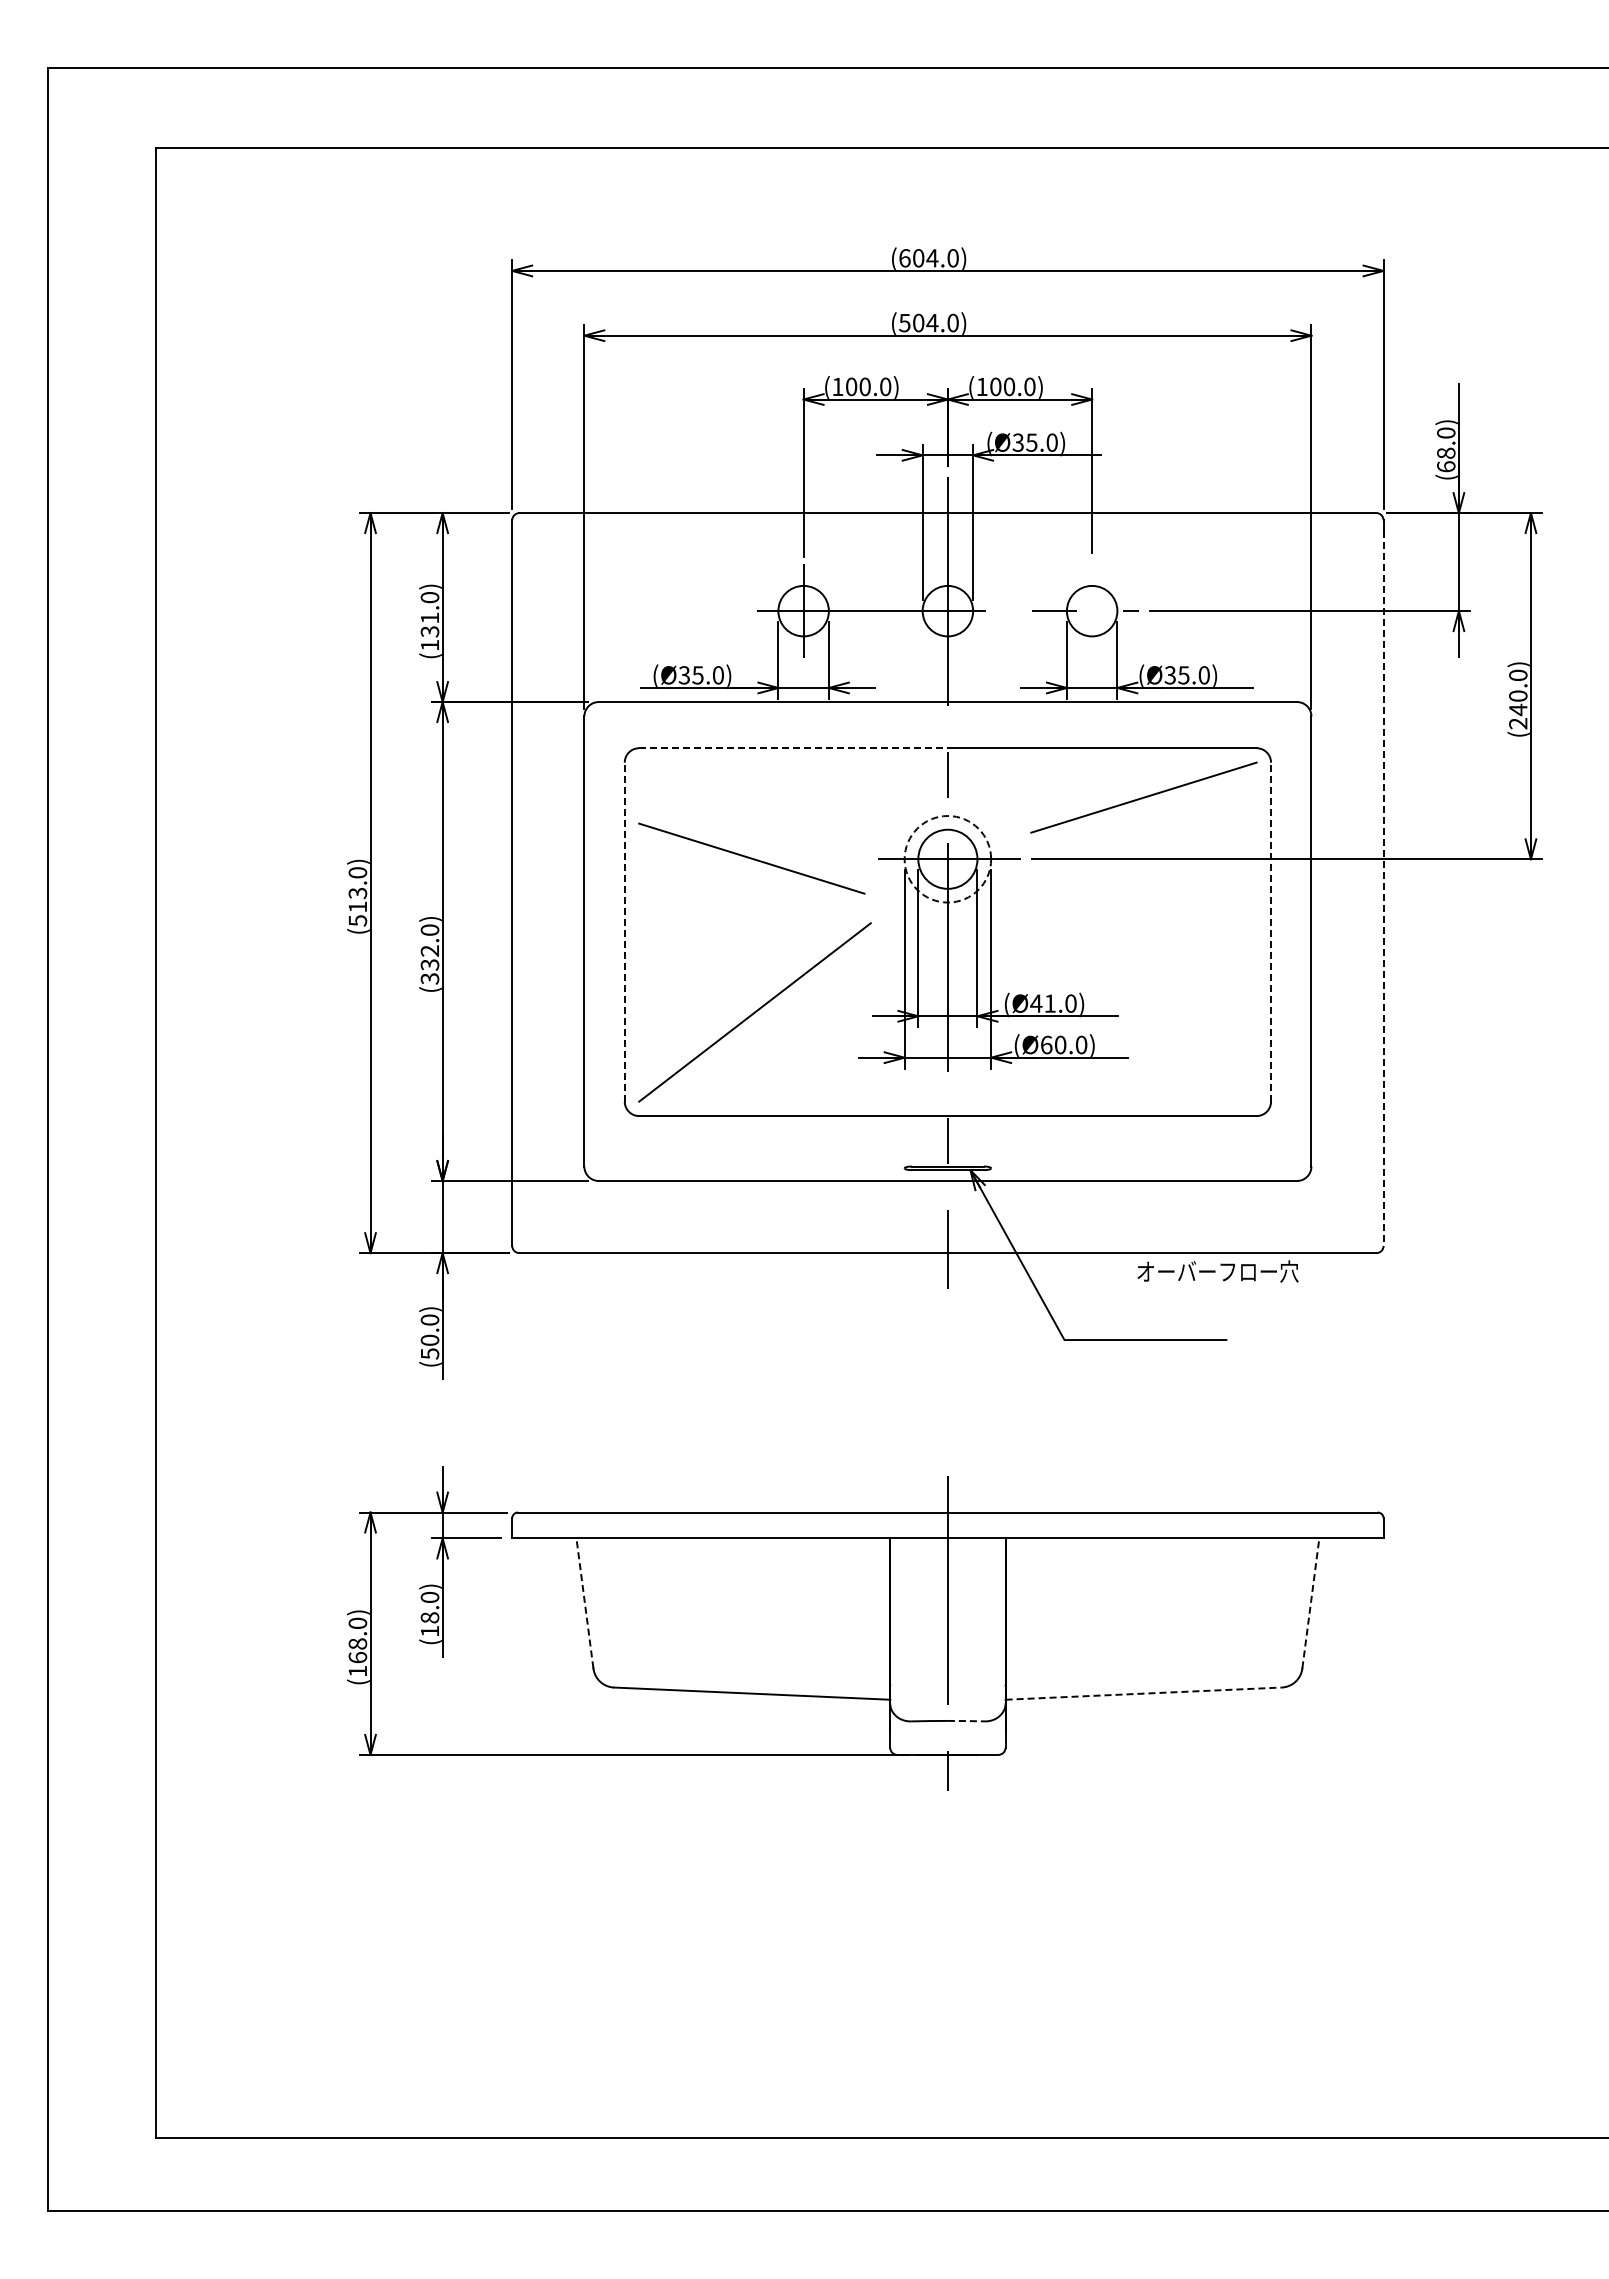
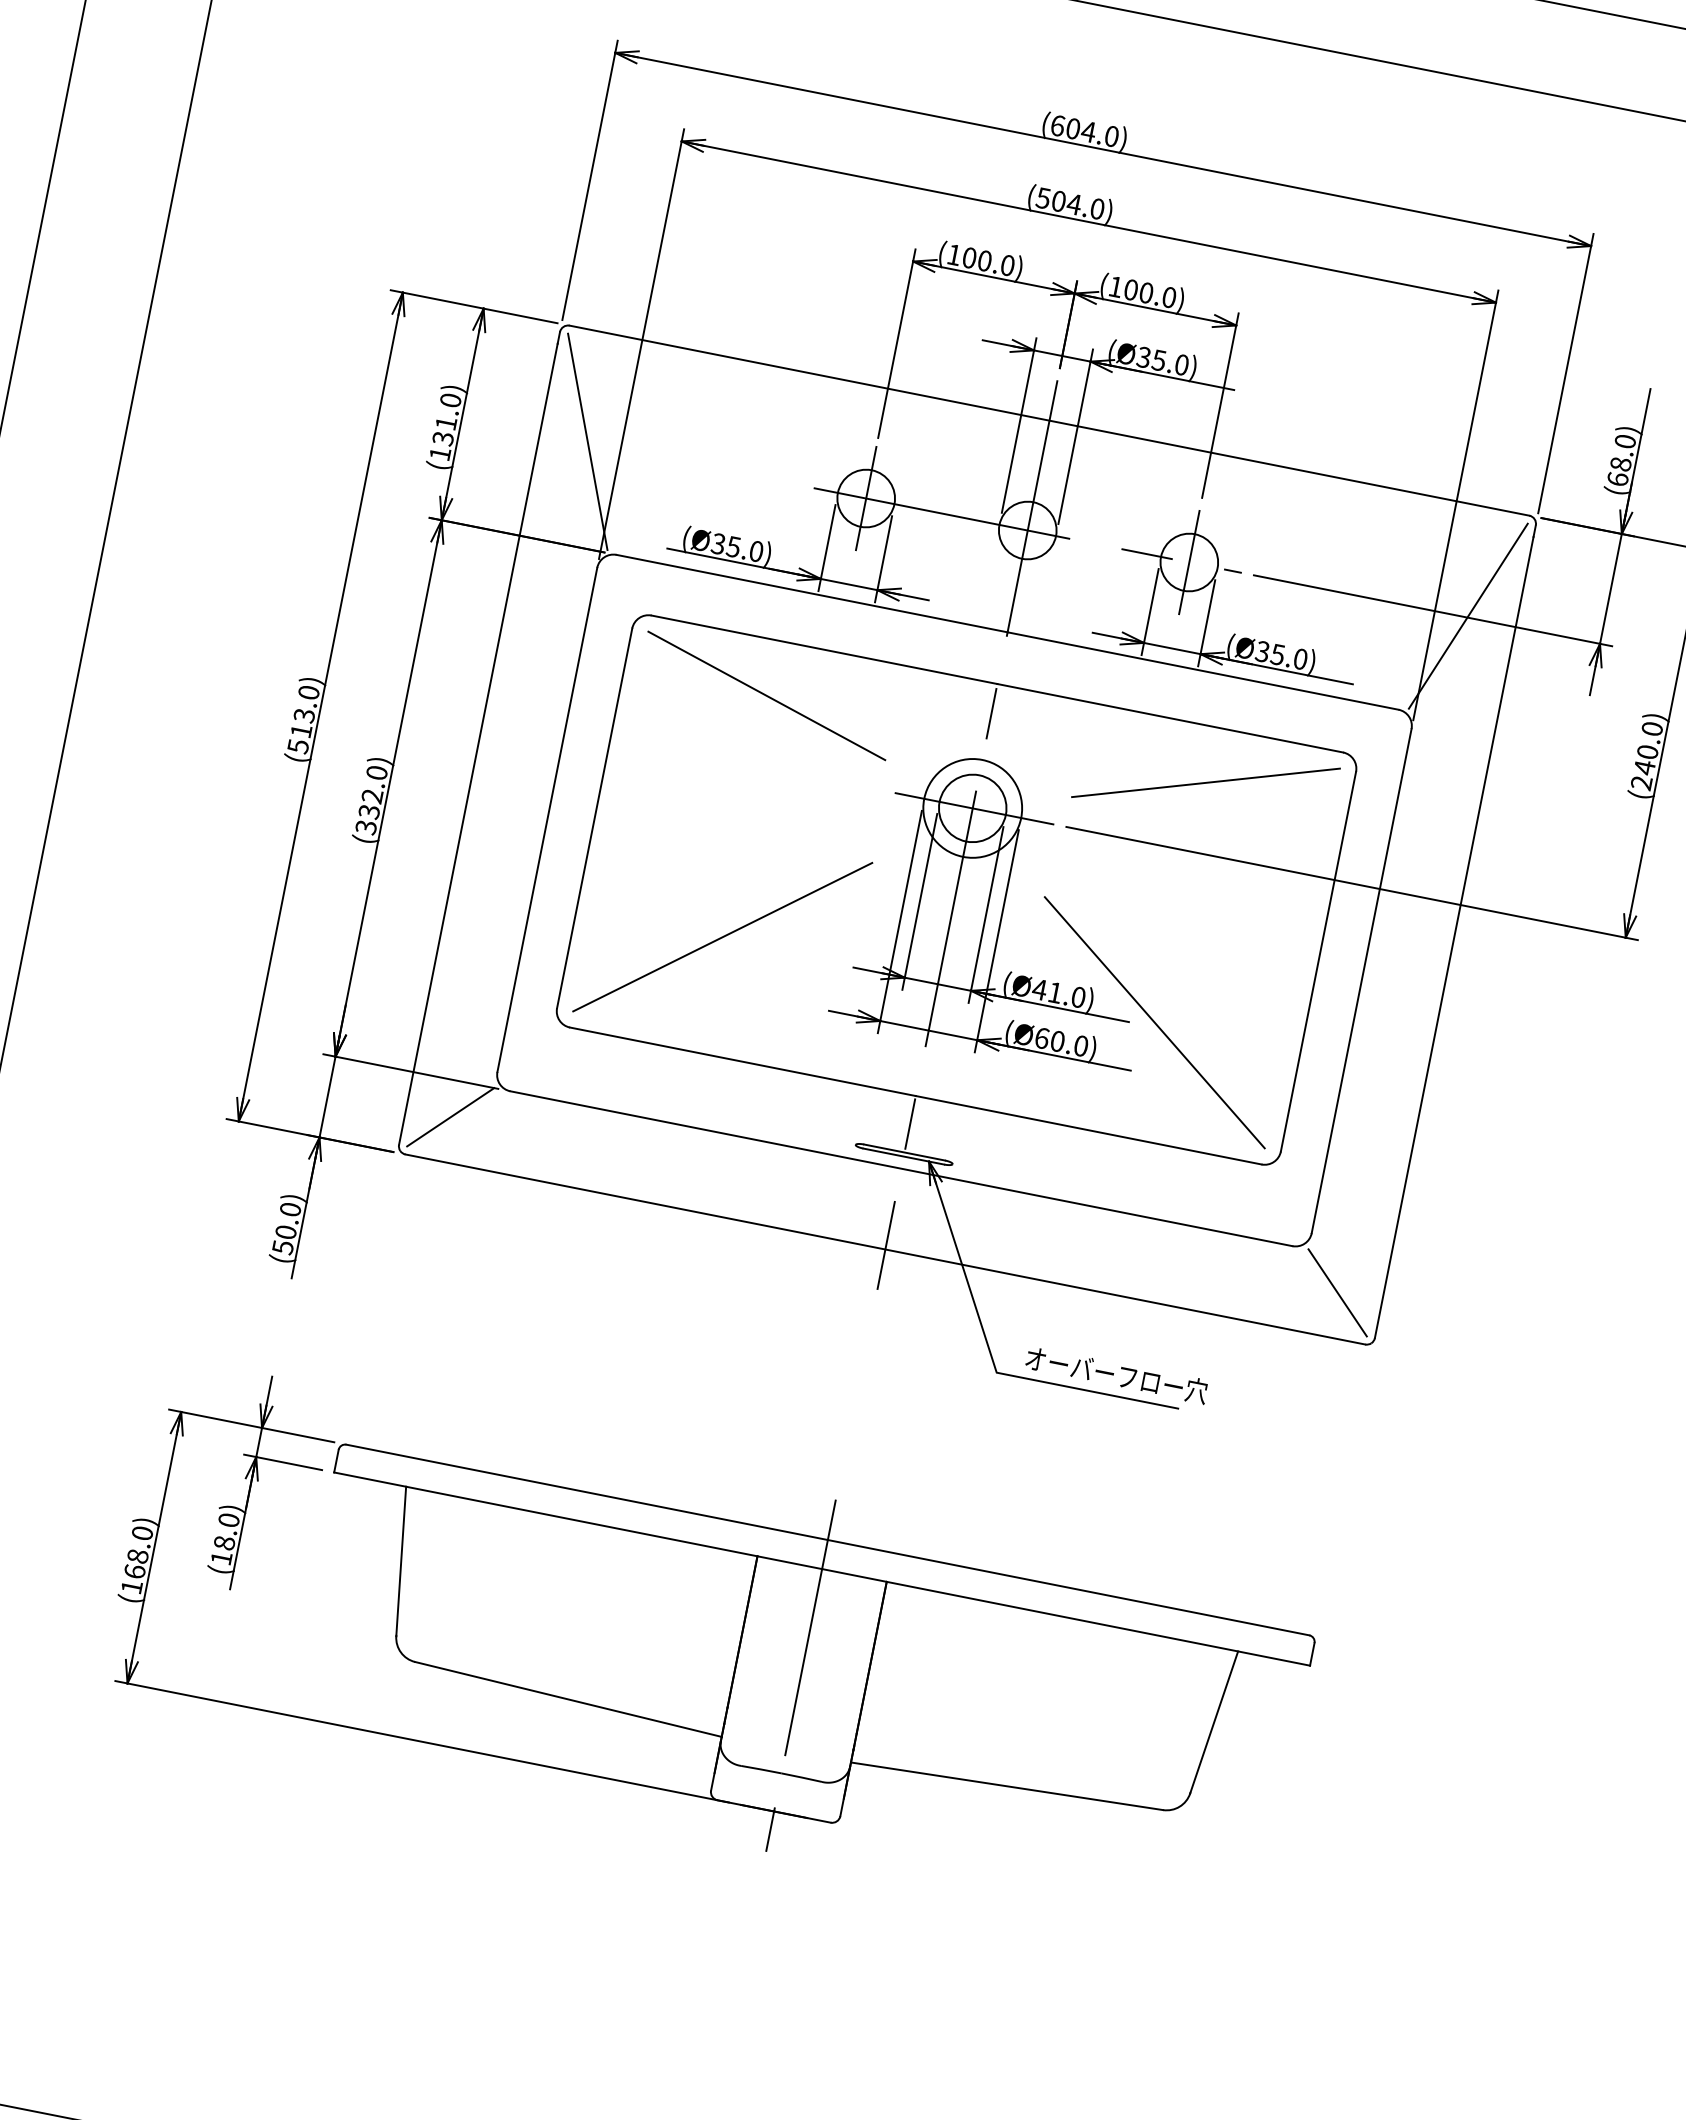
line: (554, 609) -> (587, 441), added
line: (1340, 609) -> (1467, 615), added
line: (1092, 611) -> (1189, 562), added
line: (794, 748) -> (825, 650), dashed -> solid
line: (751, 858) -> (766, 695), moved
circle: (947, 859) -> (972, 808), dashed -> solid
line: (1383, 888) -> (1454, 937), dashed -> solid
line: (624, 932) -> (594, 818), dashed -> solid
line: (1271, 932) -> (1318, 962), dashed -> solid
line: (1140, 1012) -> (1154, 1022), added
line: (551, 1212) -> (450, 1116), added
line: (1343, 1212) -> (1337, 1291), added
text: (1217, 1271) -> (1116, 1374), moved
line: (584, 1602) -> (400, 1560), dashed -> solid
line: (1310, 1602) -> (1214, 1721), dashed -> solid
line: (1144, 1693) -> (1007, 1786), dashed -> solid
line: (966, 1721) -> (802, 1778), dashed -> solid

